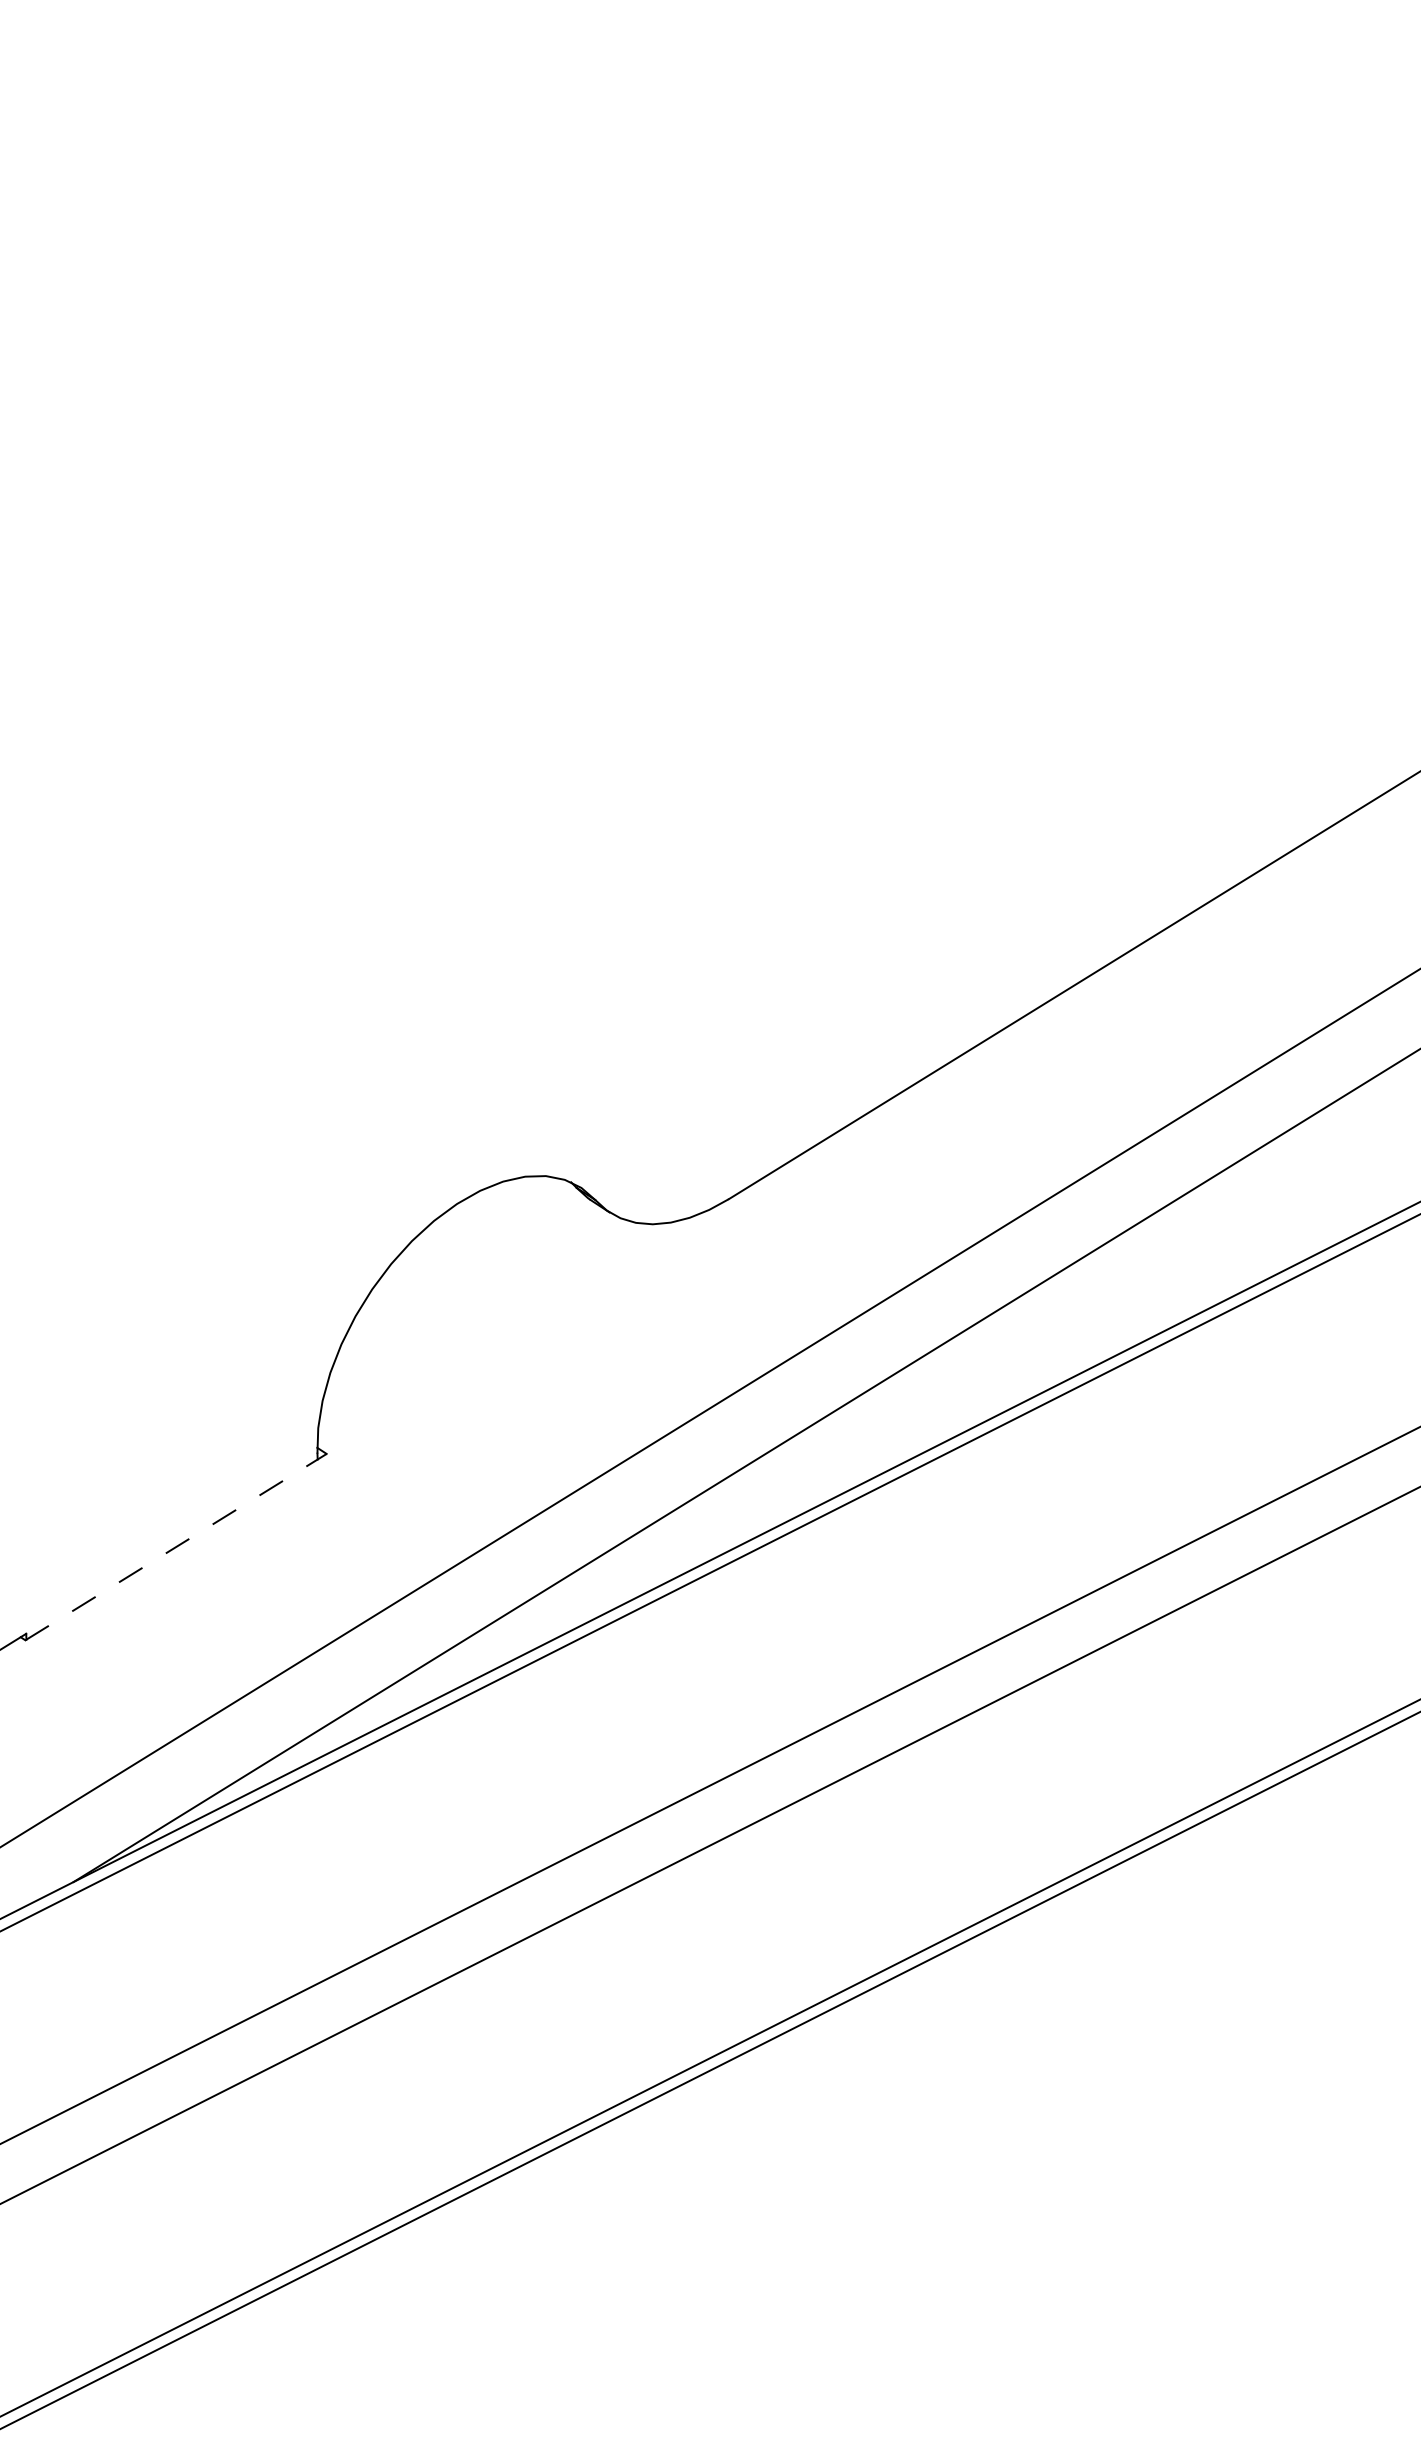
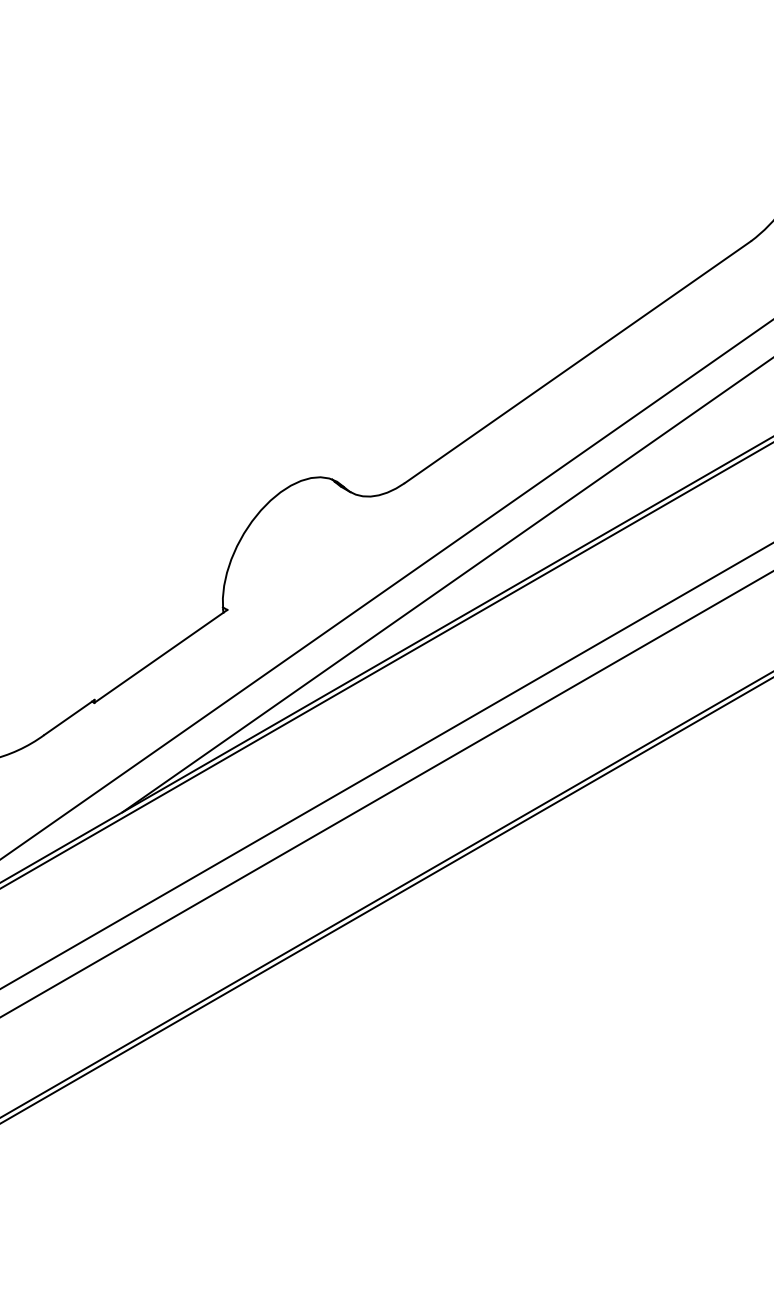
line: (177, 1547) -> (161, 656), dashed -> solid

